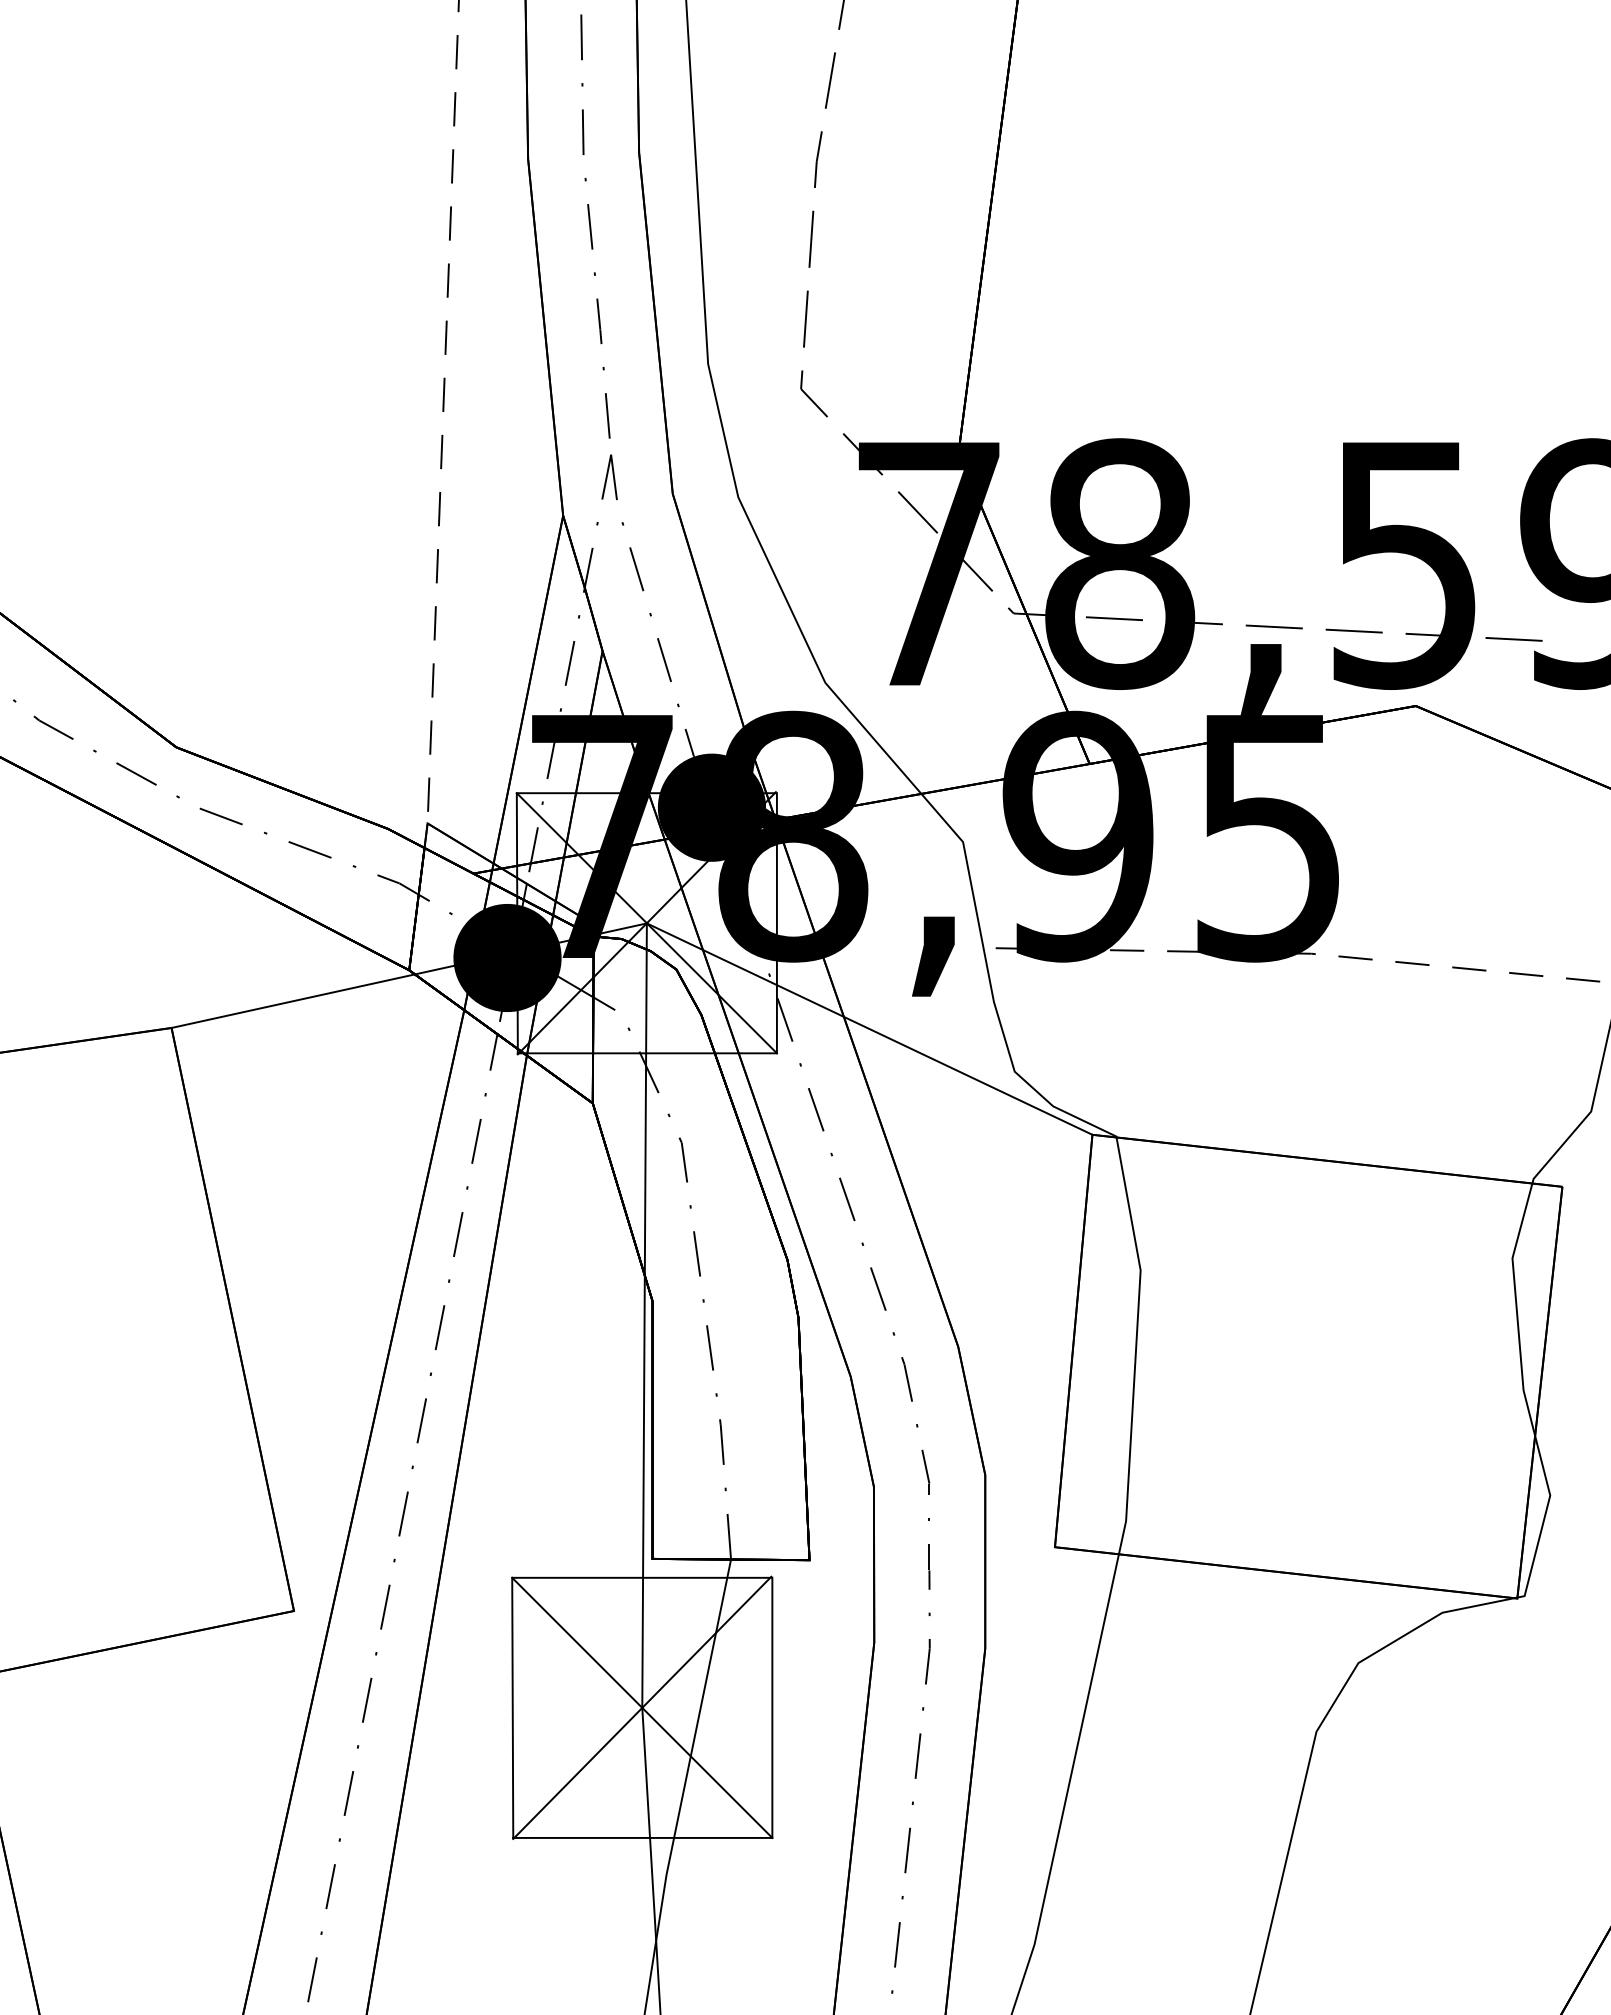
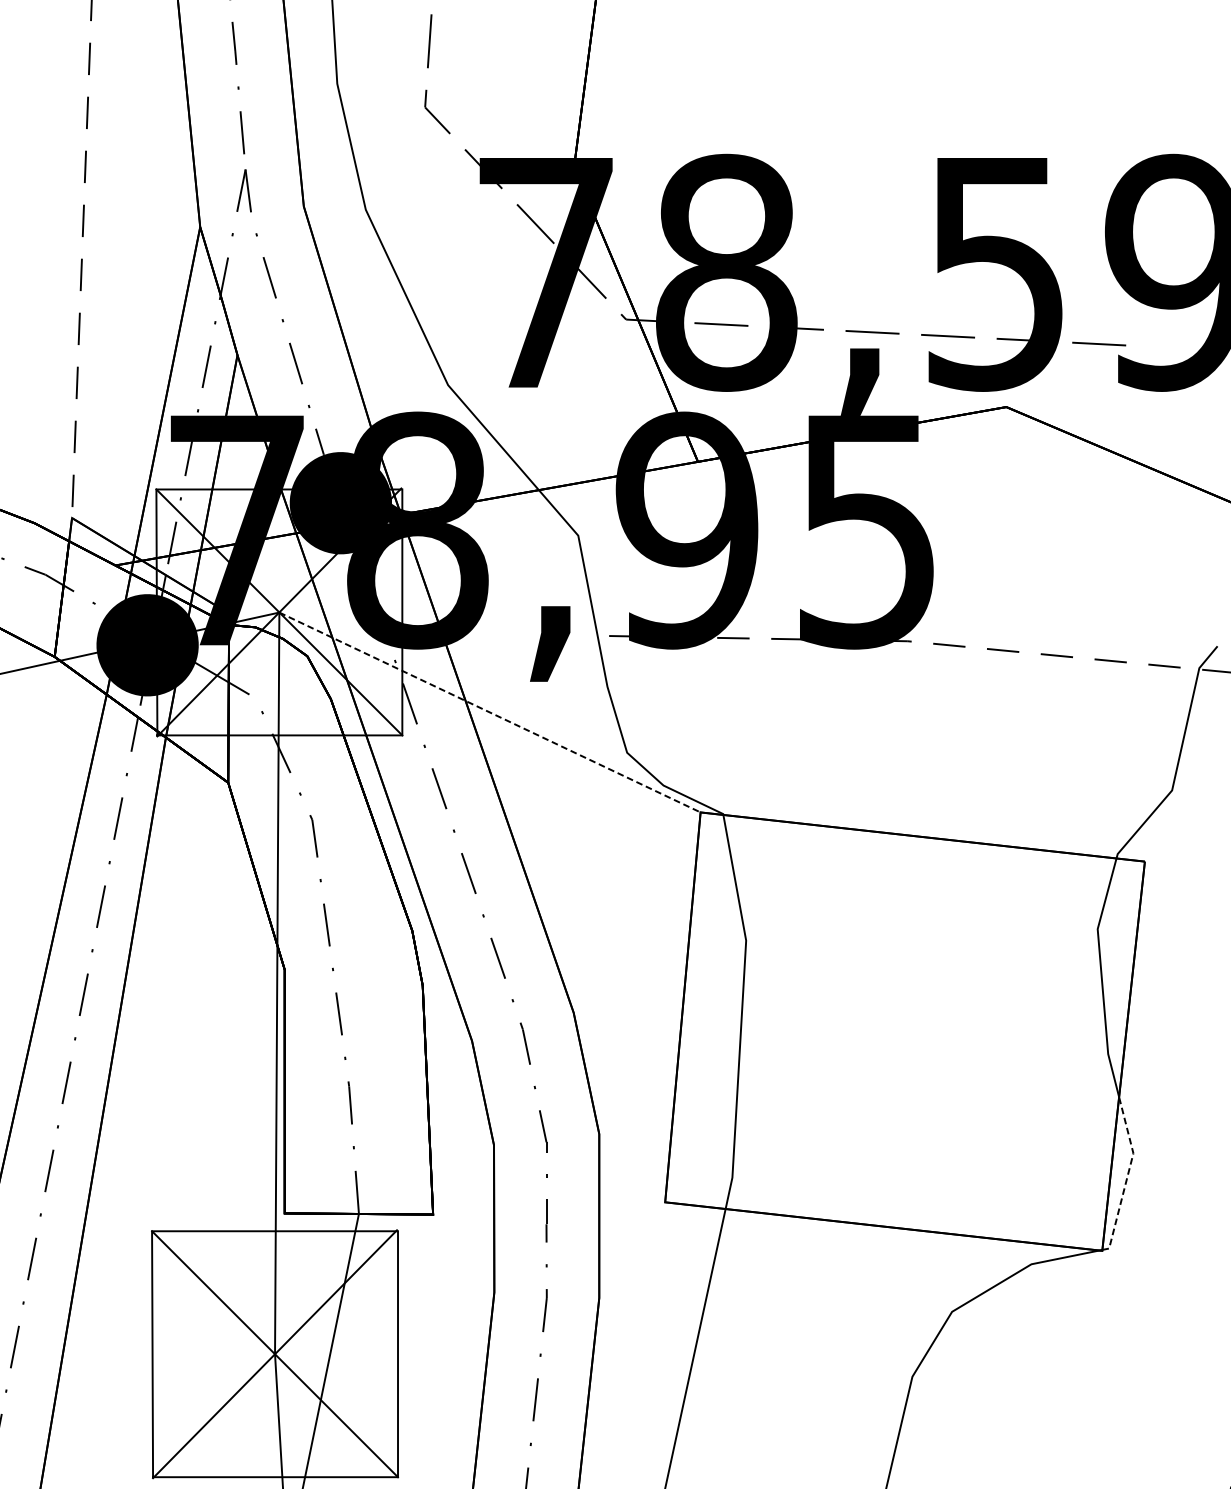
line: (869, 1029) -> (489, 712), solid -> dashed
line: (1544, 1519) -> (1127, 1176), solid -> dashed

